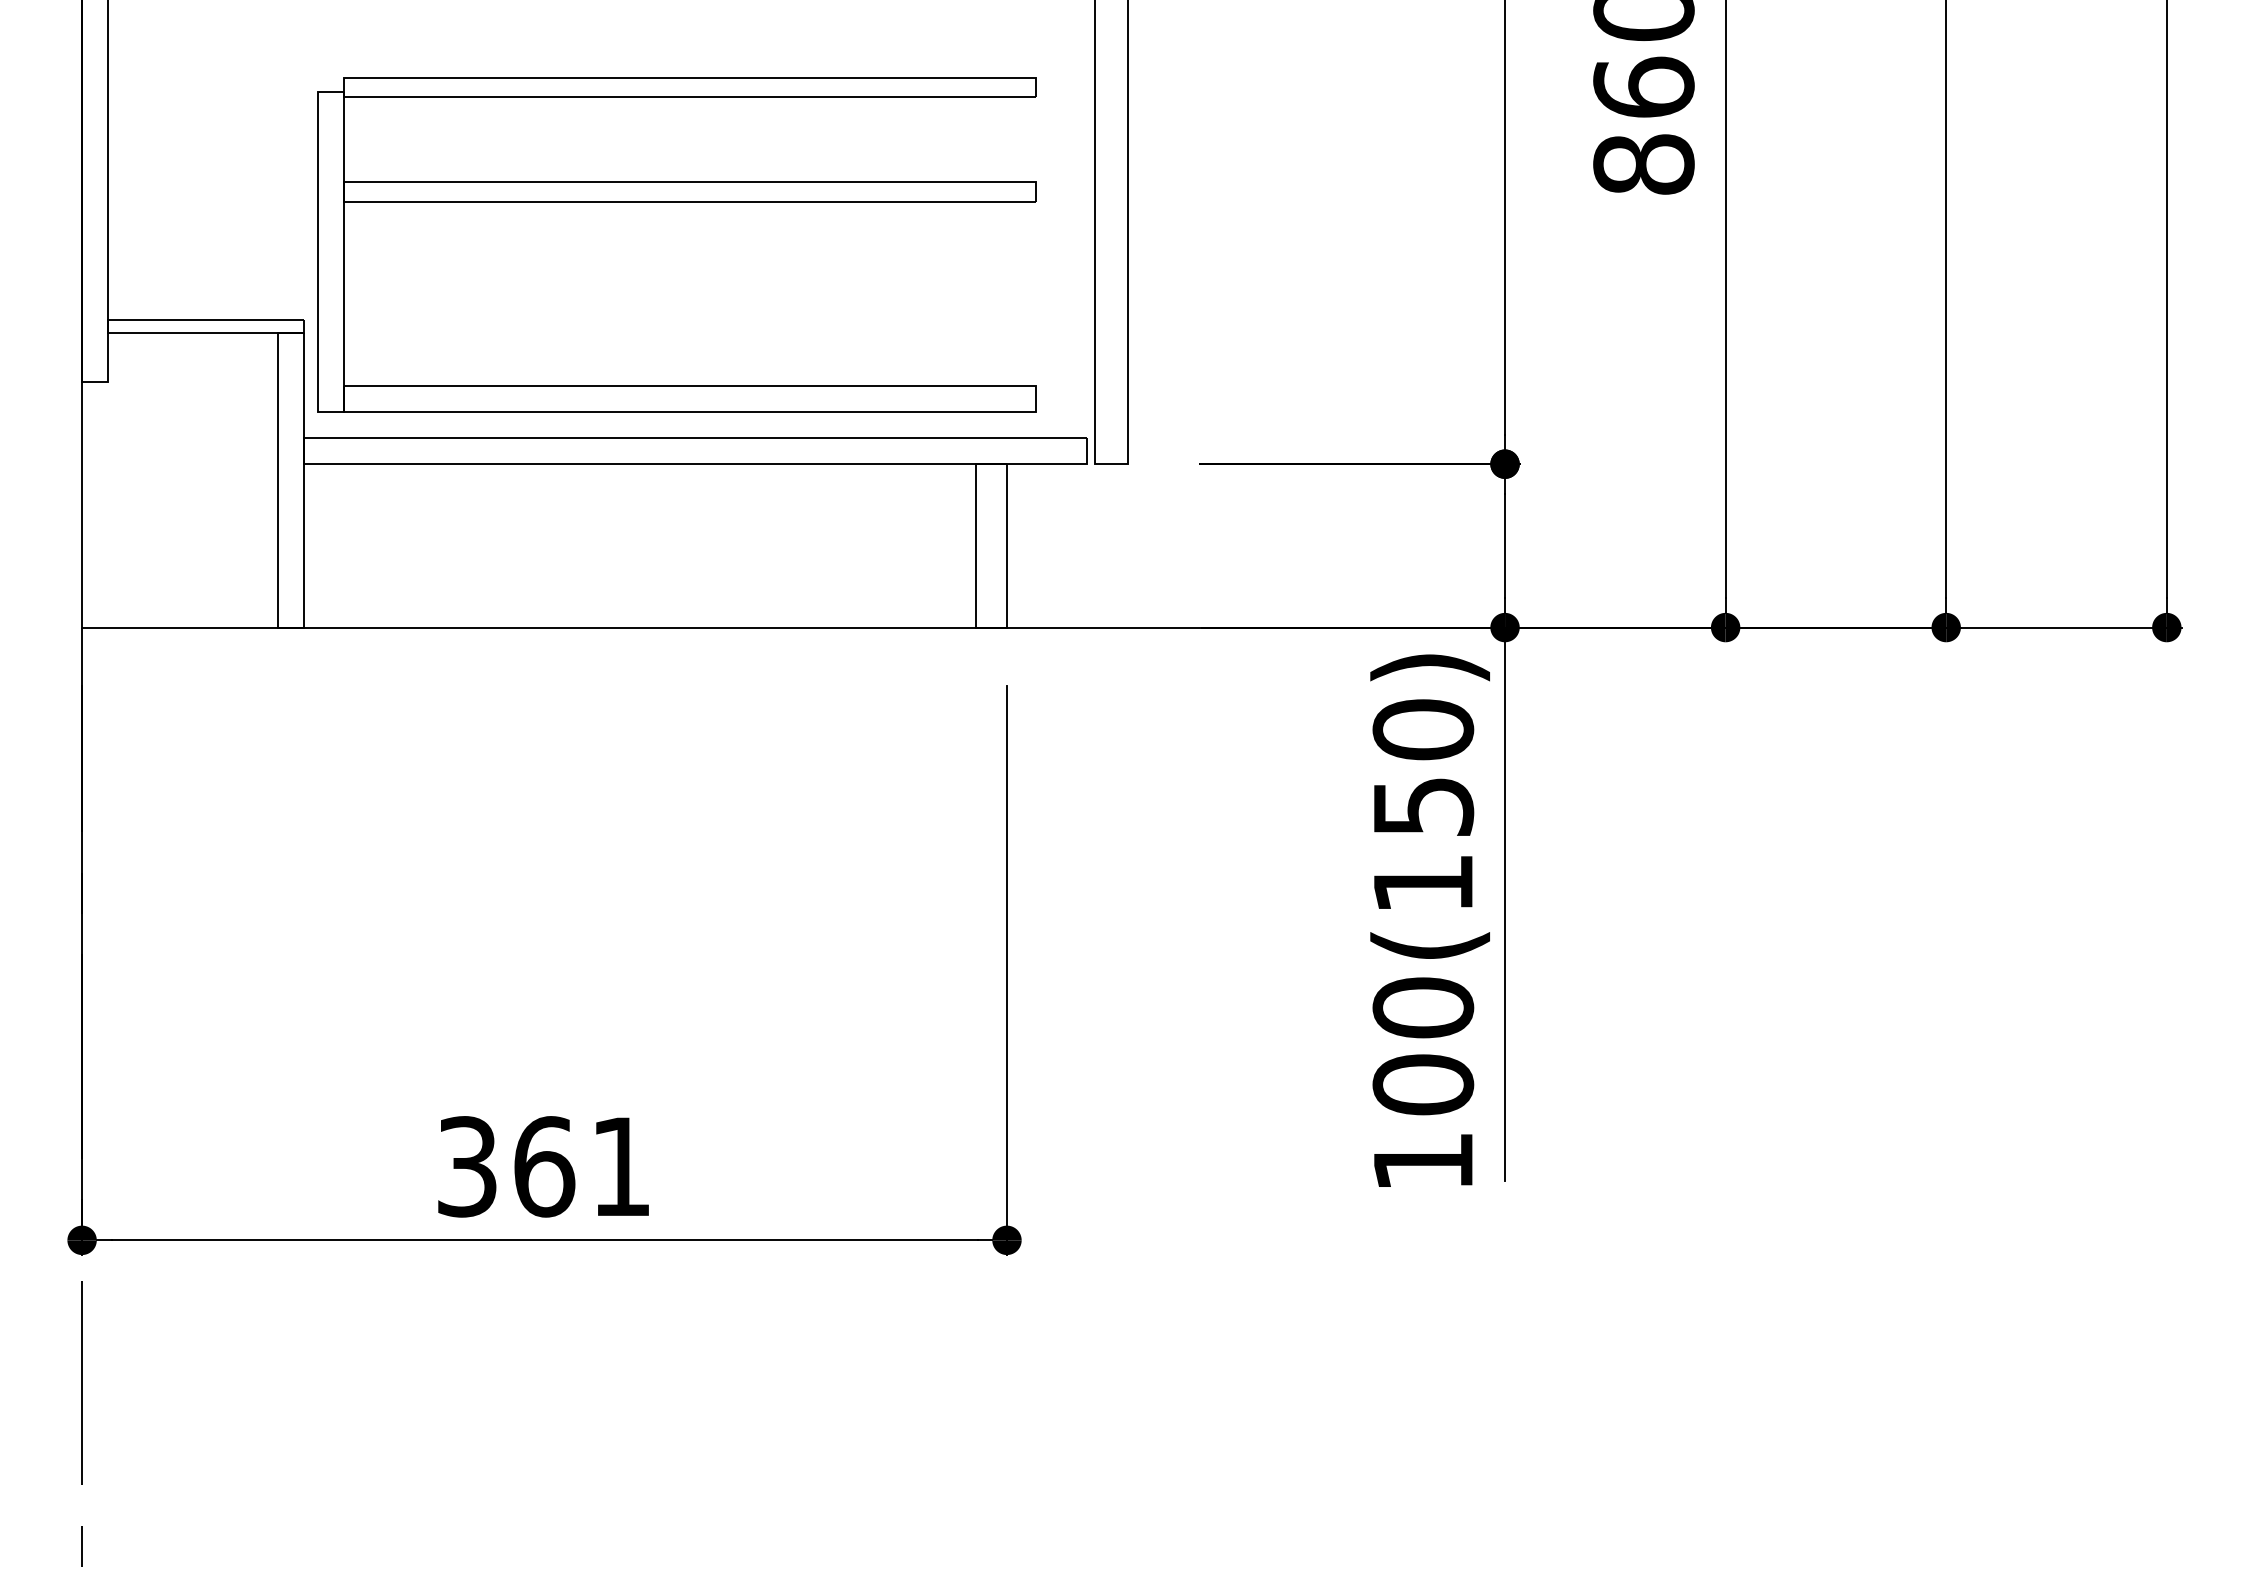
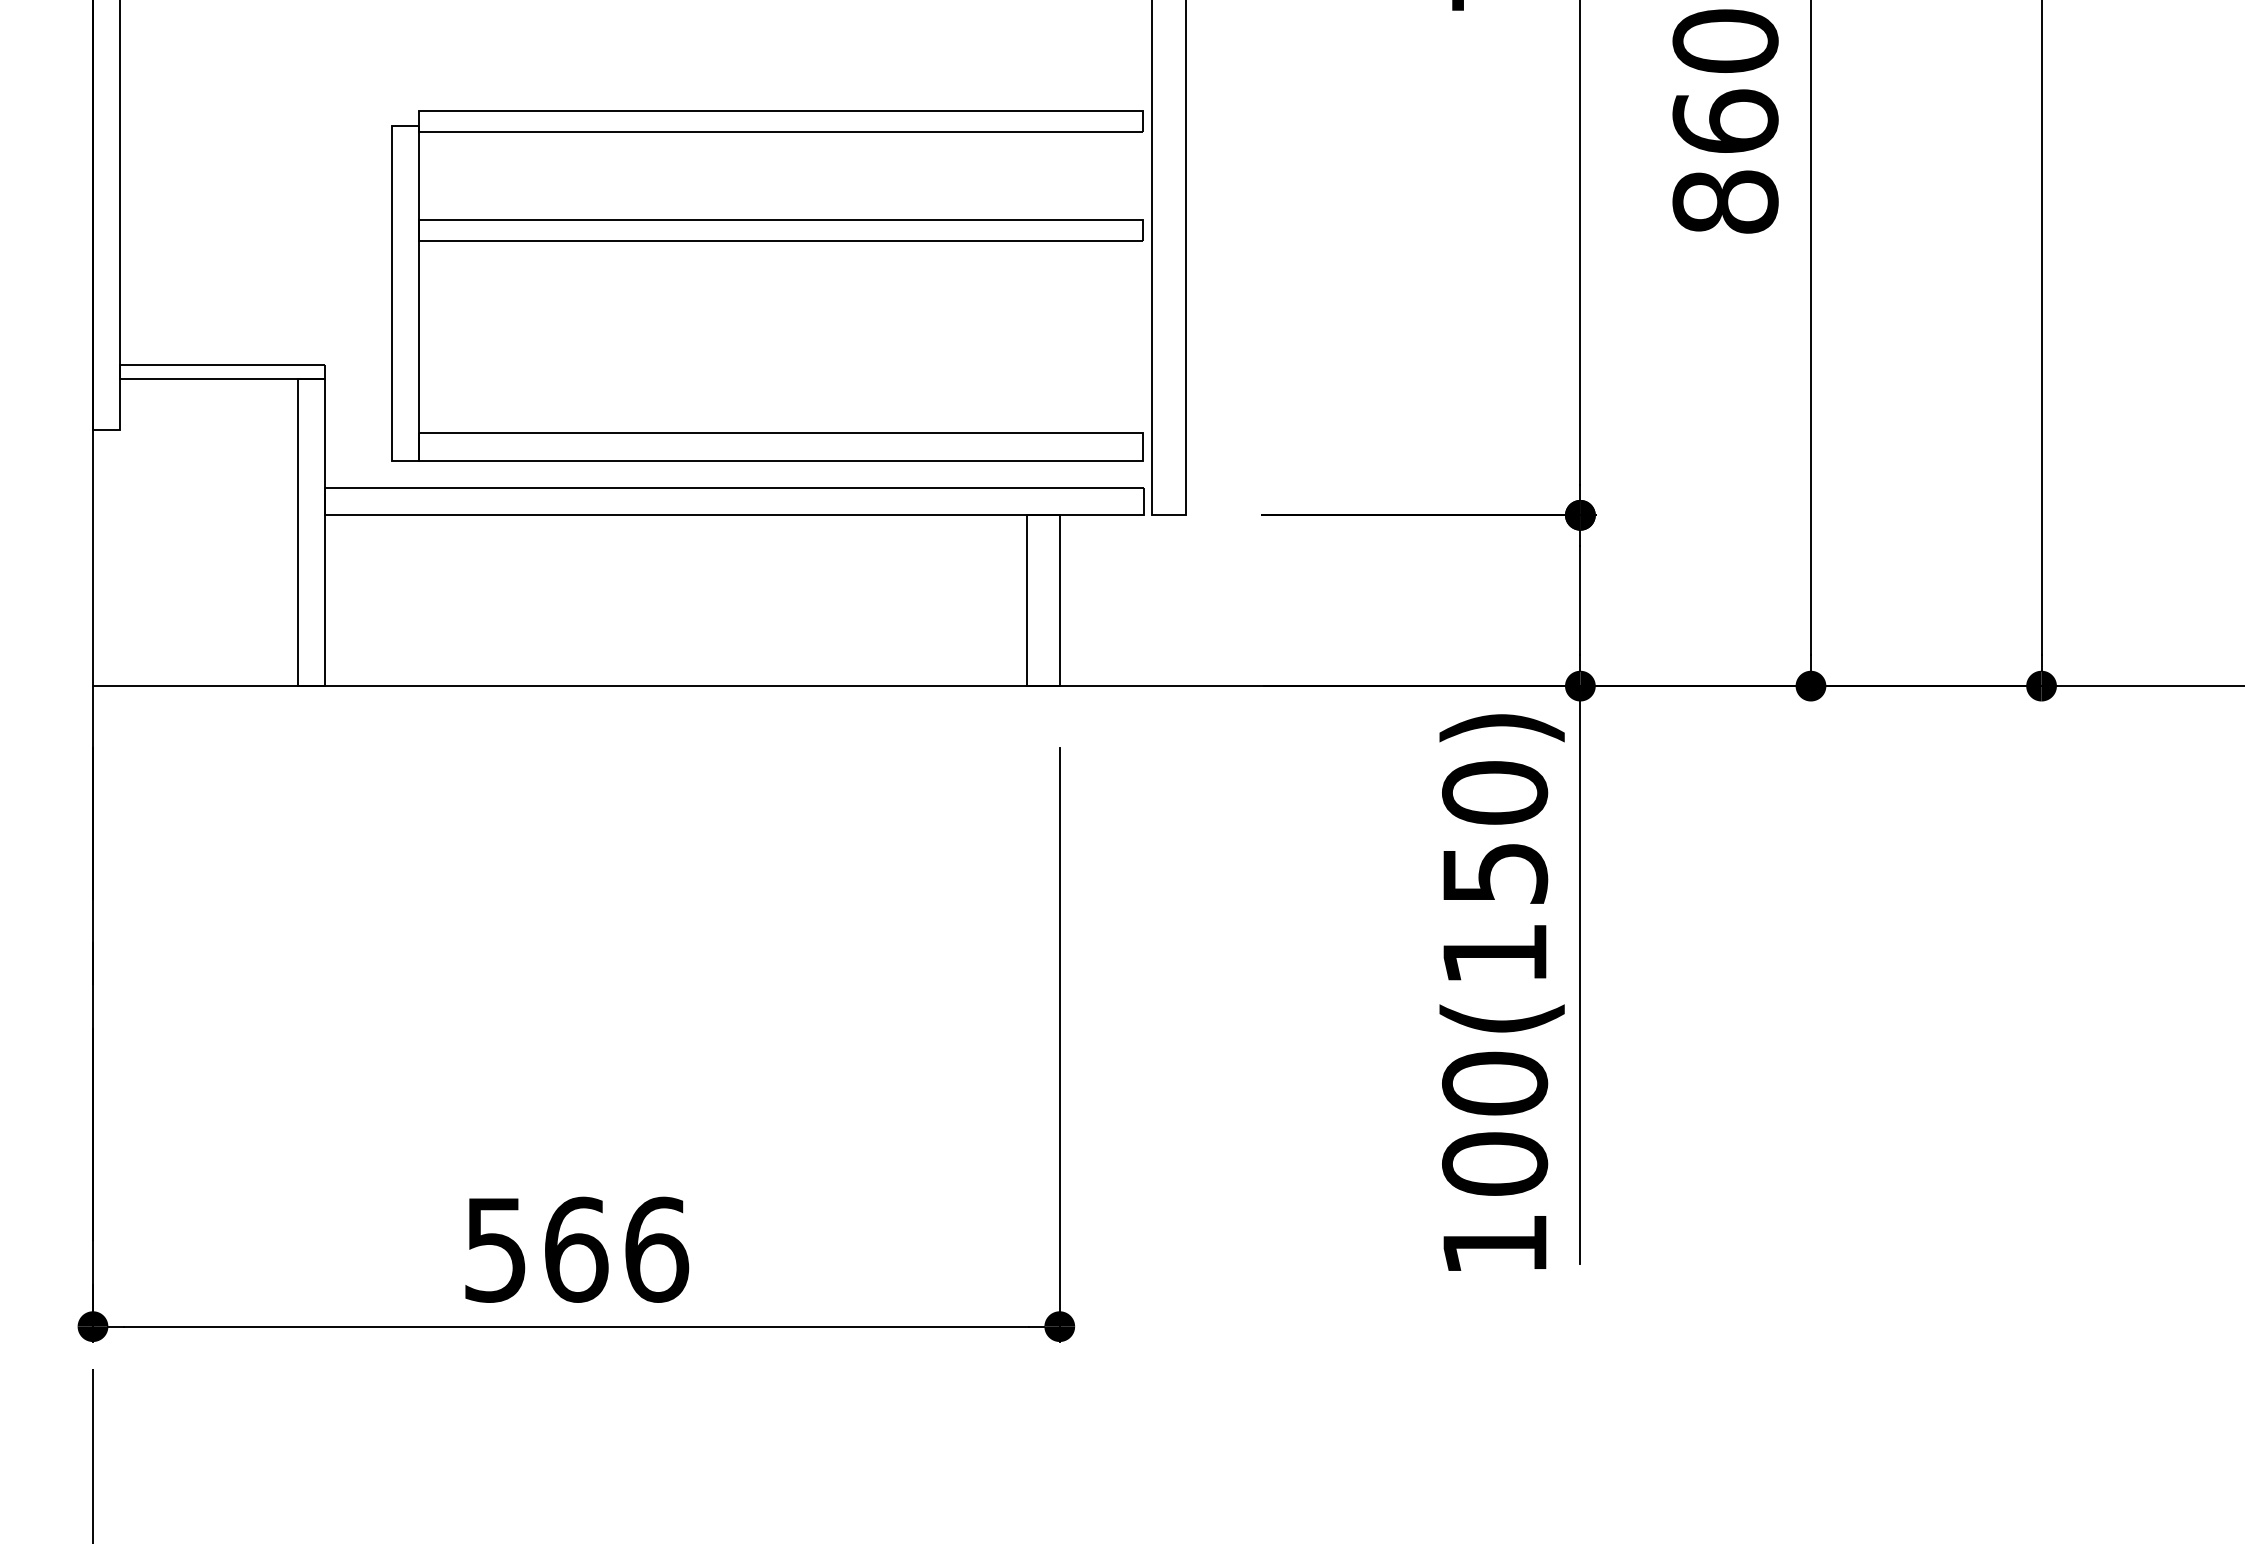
part: (676, 202) -> (766, 241), moved
text: (545, 1166) -> (577, 1249), 361 -> 566

